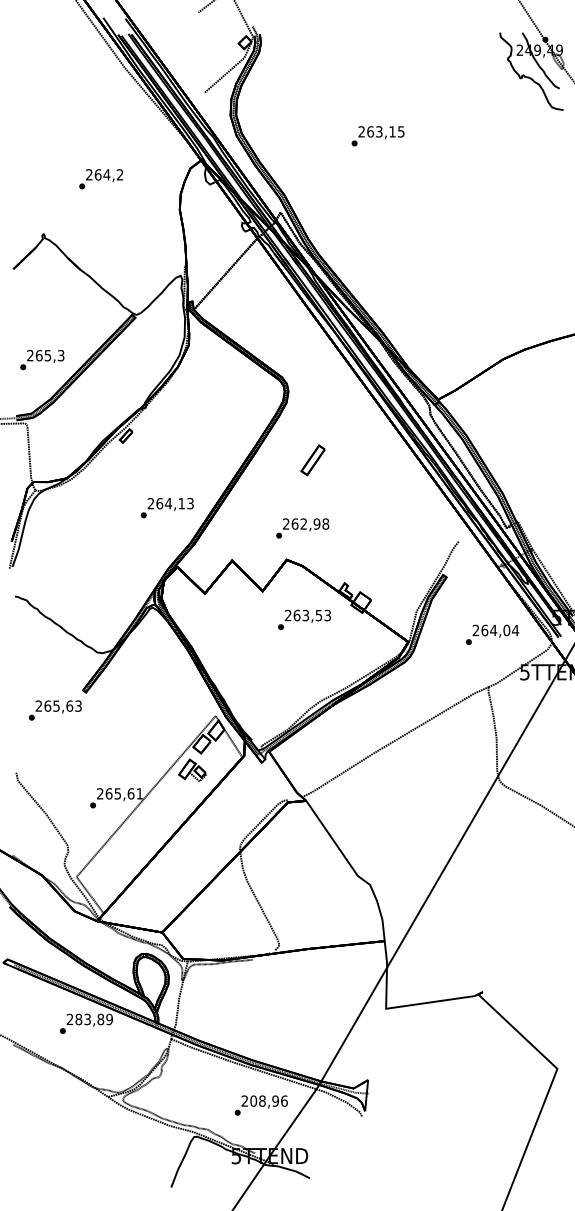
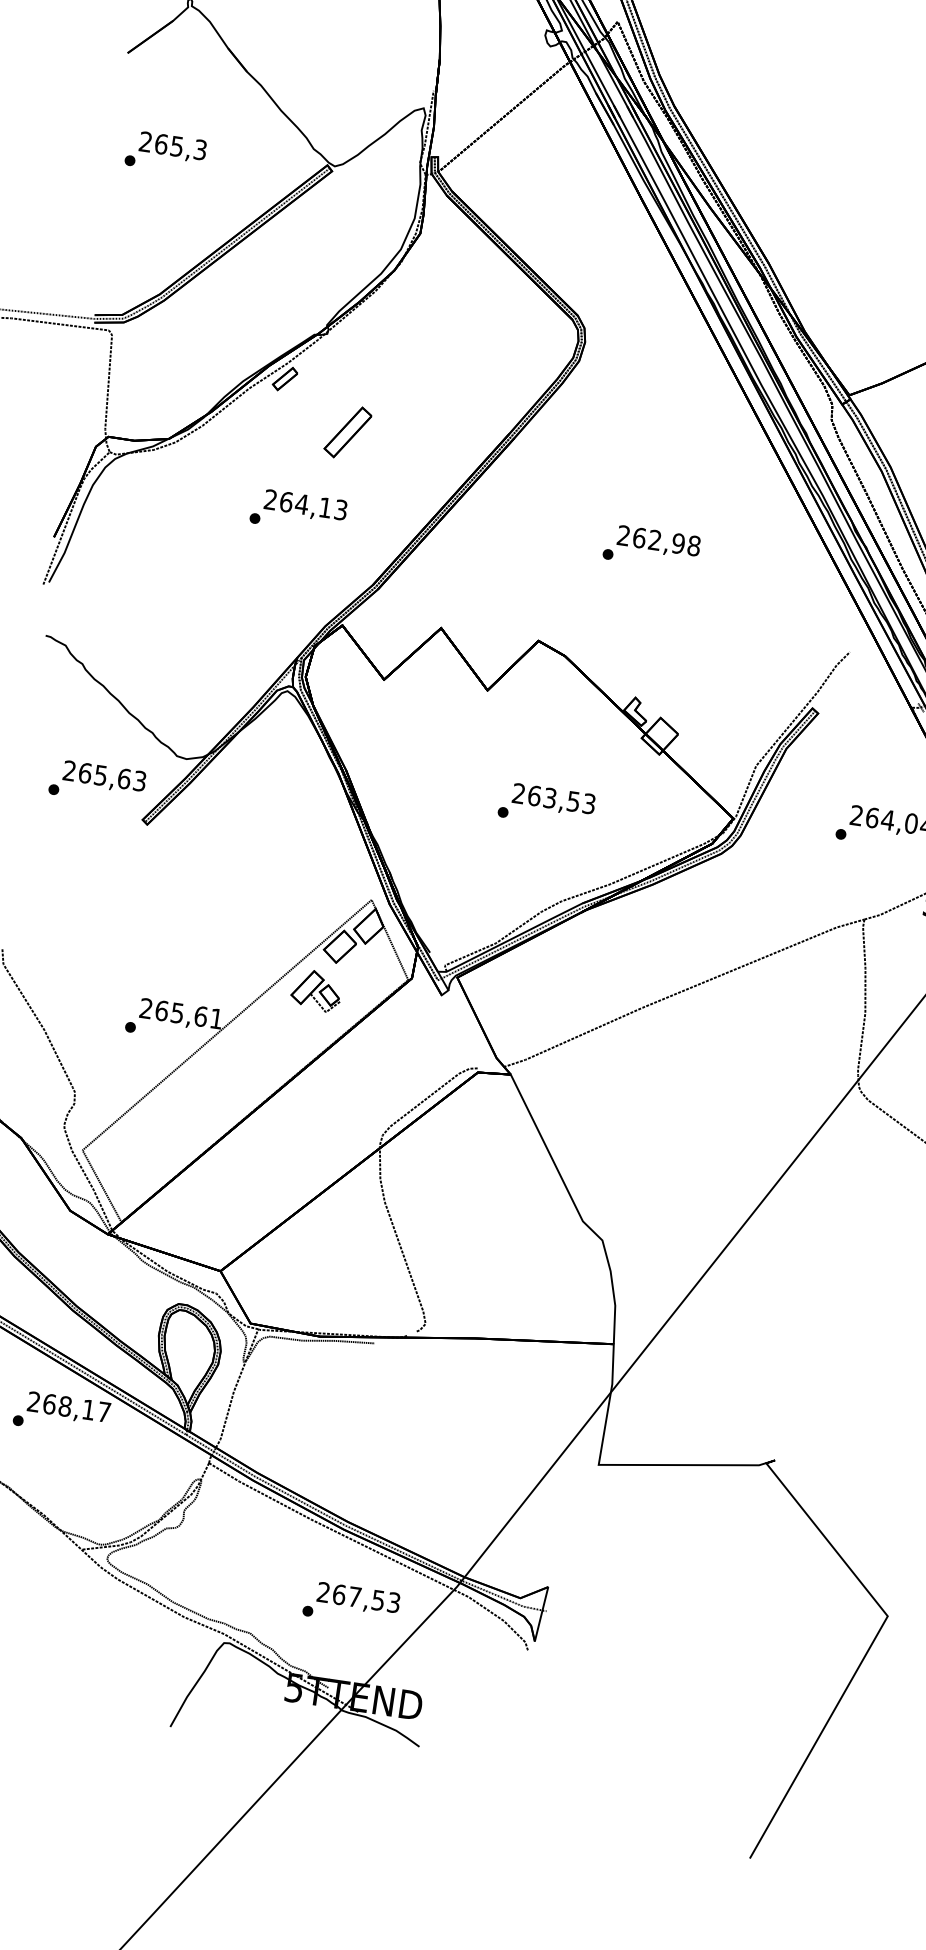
text: (42, 360) -> (166, 153), moved
part: (312, 460) -> (346, 432), moved
text: (166, 508) -> (297, 512), moved
text: (302, 528) -> (651, 547), moved
text: (304, 619) -> (546, 804), moved
text: (54, 710) -> (96, 782), moved
text: (93, 1019) -> (75, 1408), 283,89 -> 268,17
text: (268, 1100) -> (365, 1597), 208,96 -> 267,53

